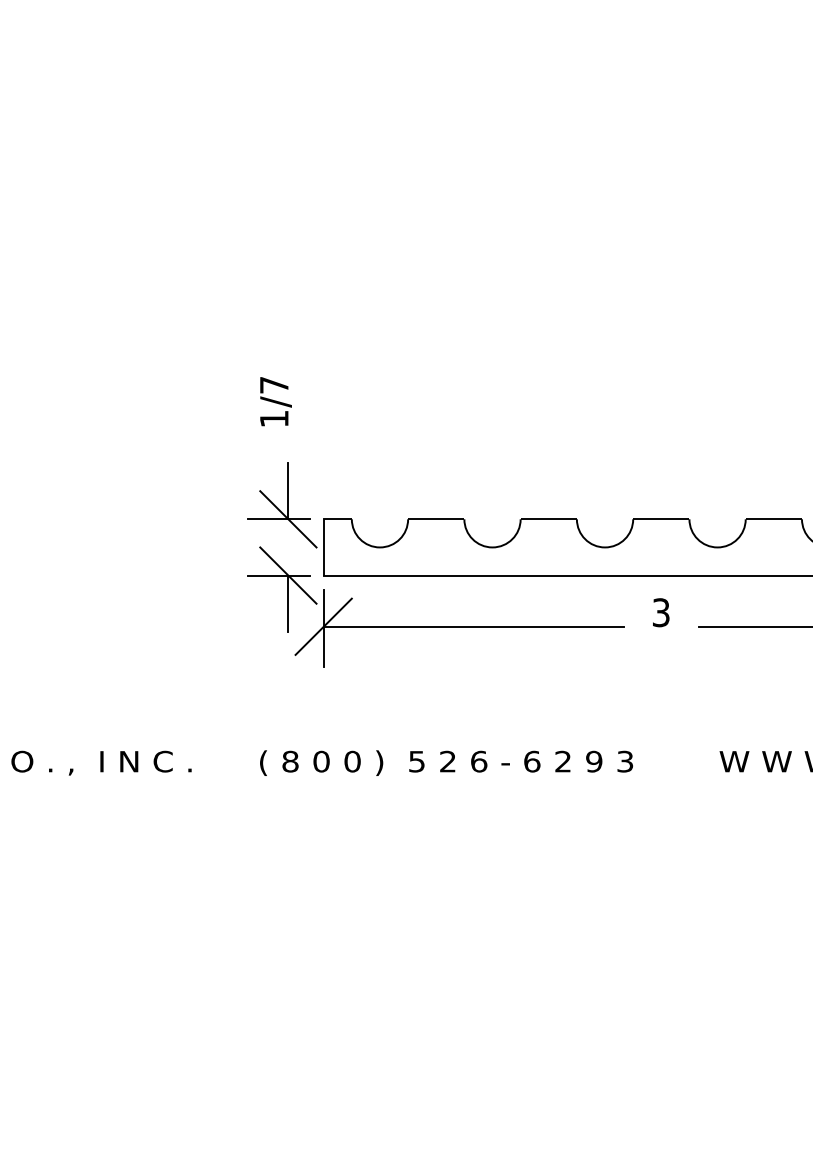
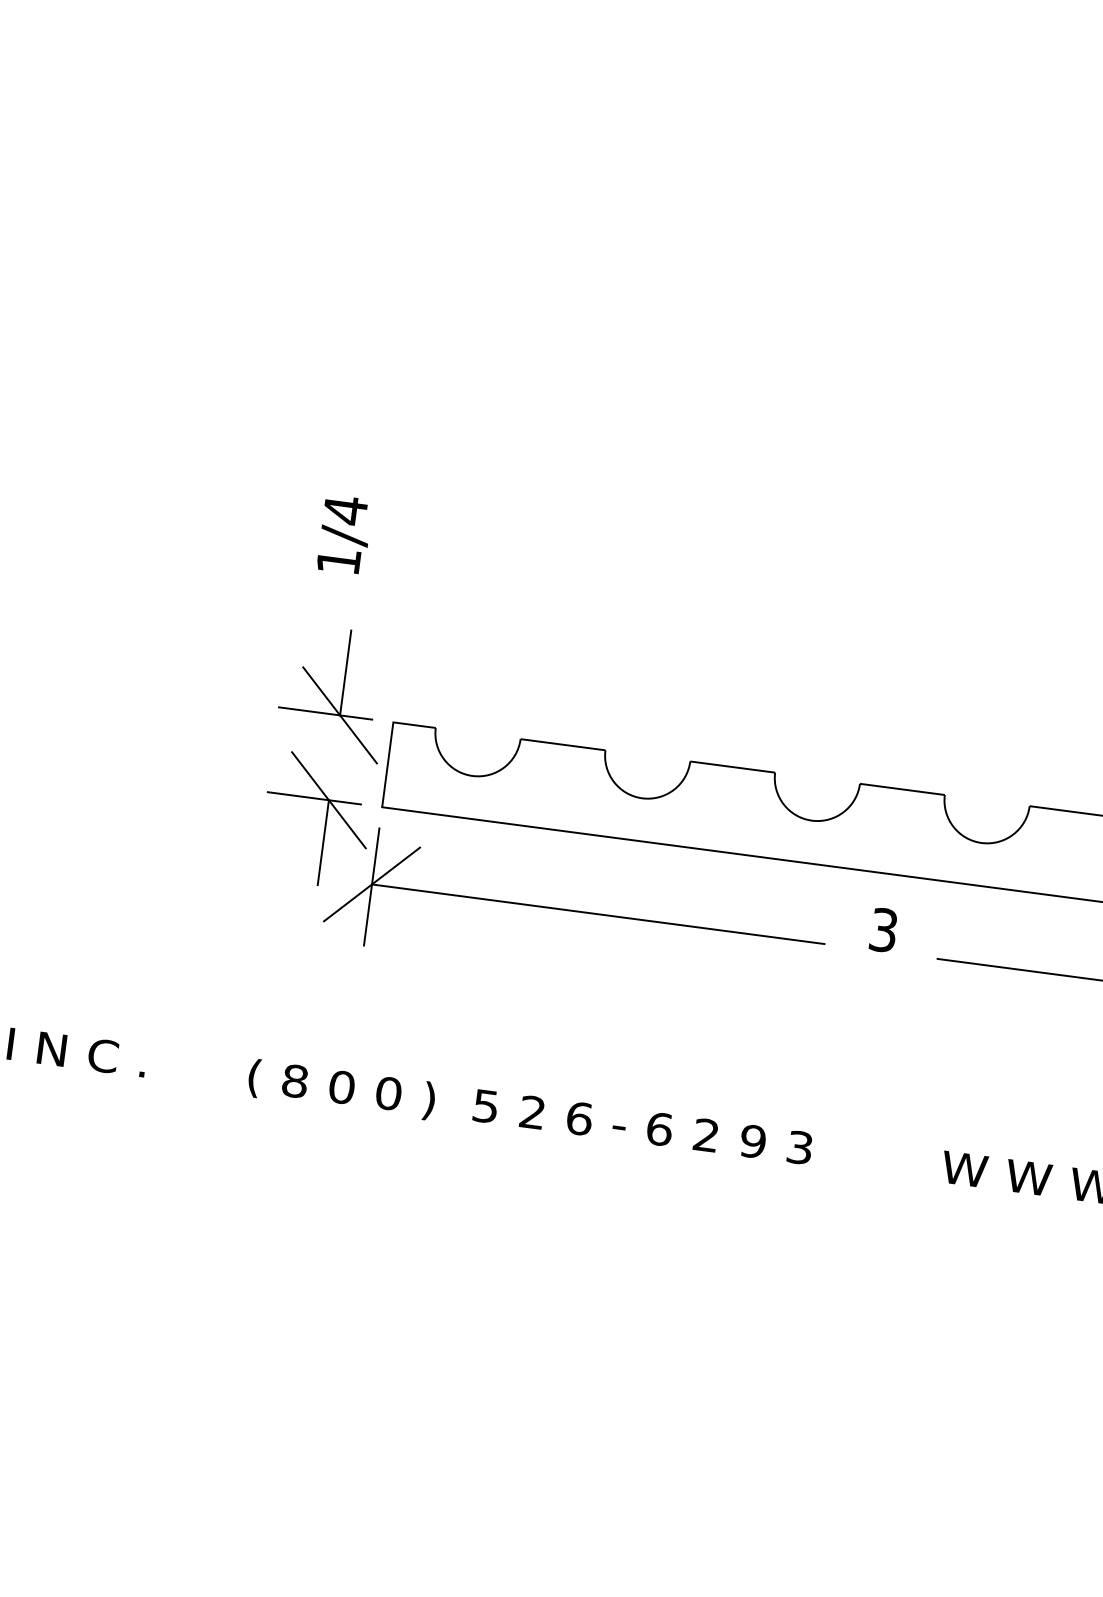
text: (274, 385) -> (345, 510), 1/7 -> 1/4

